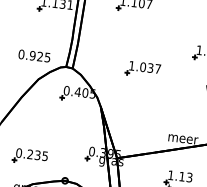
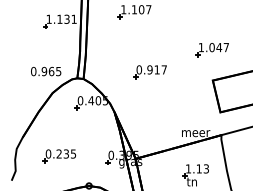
text: (40, 56) -> (51, 71), 0.925 -> 0.965
text: (140, 66) -> (147, 69), 1.037 -> 0.917
part: (30, 157) -> (59, 156), moved

